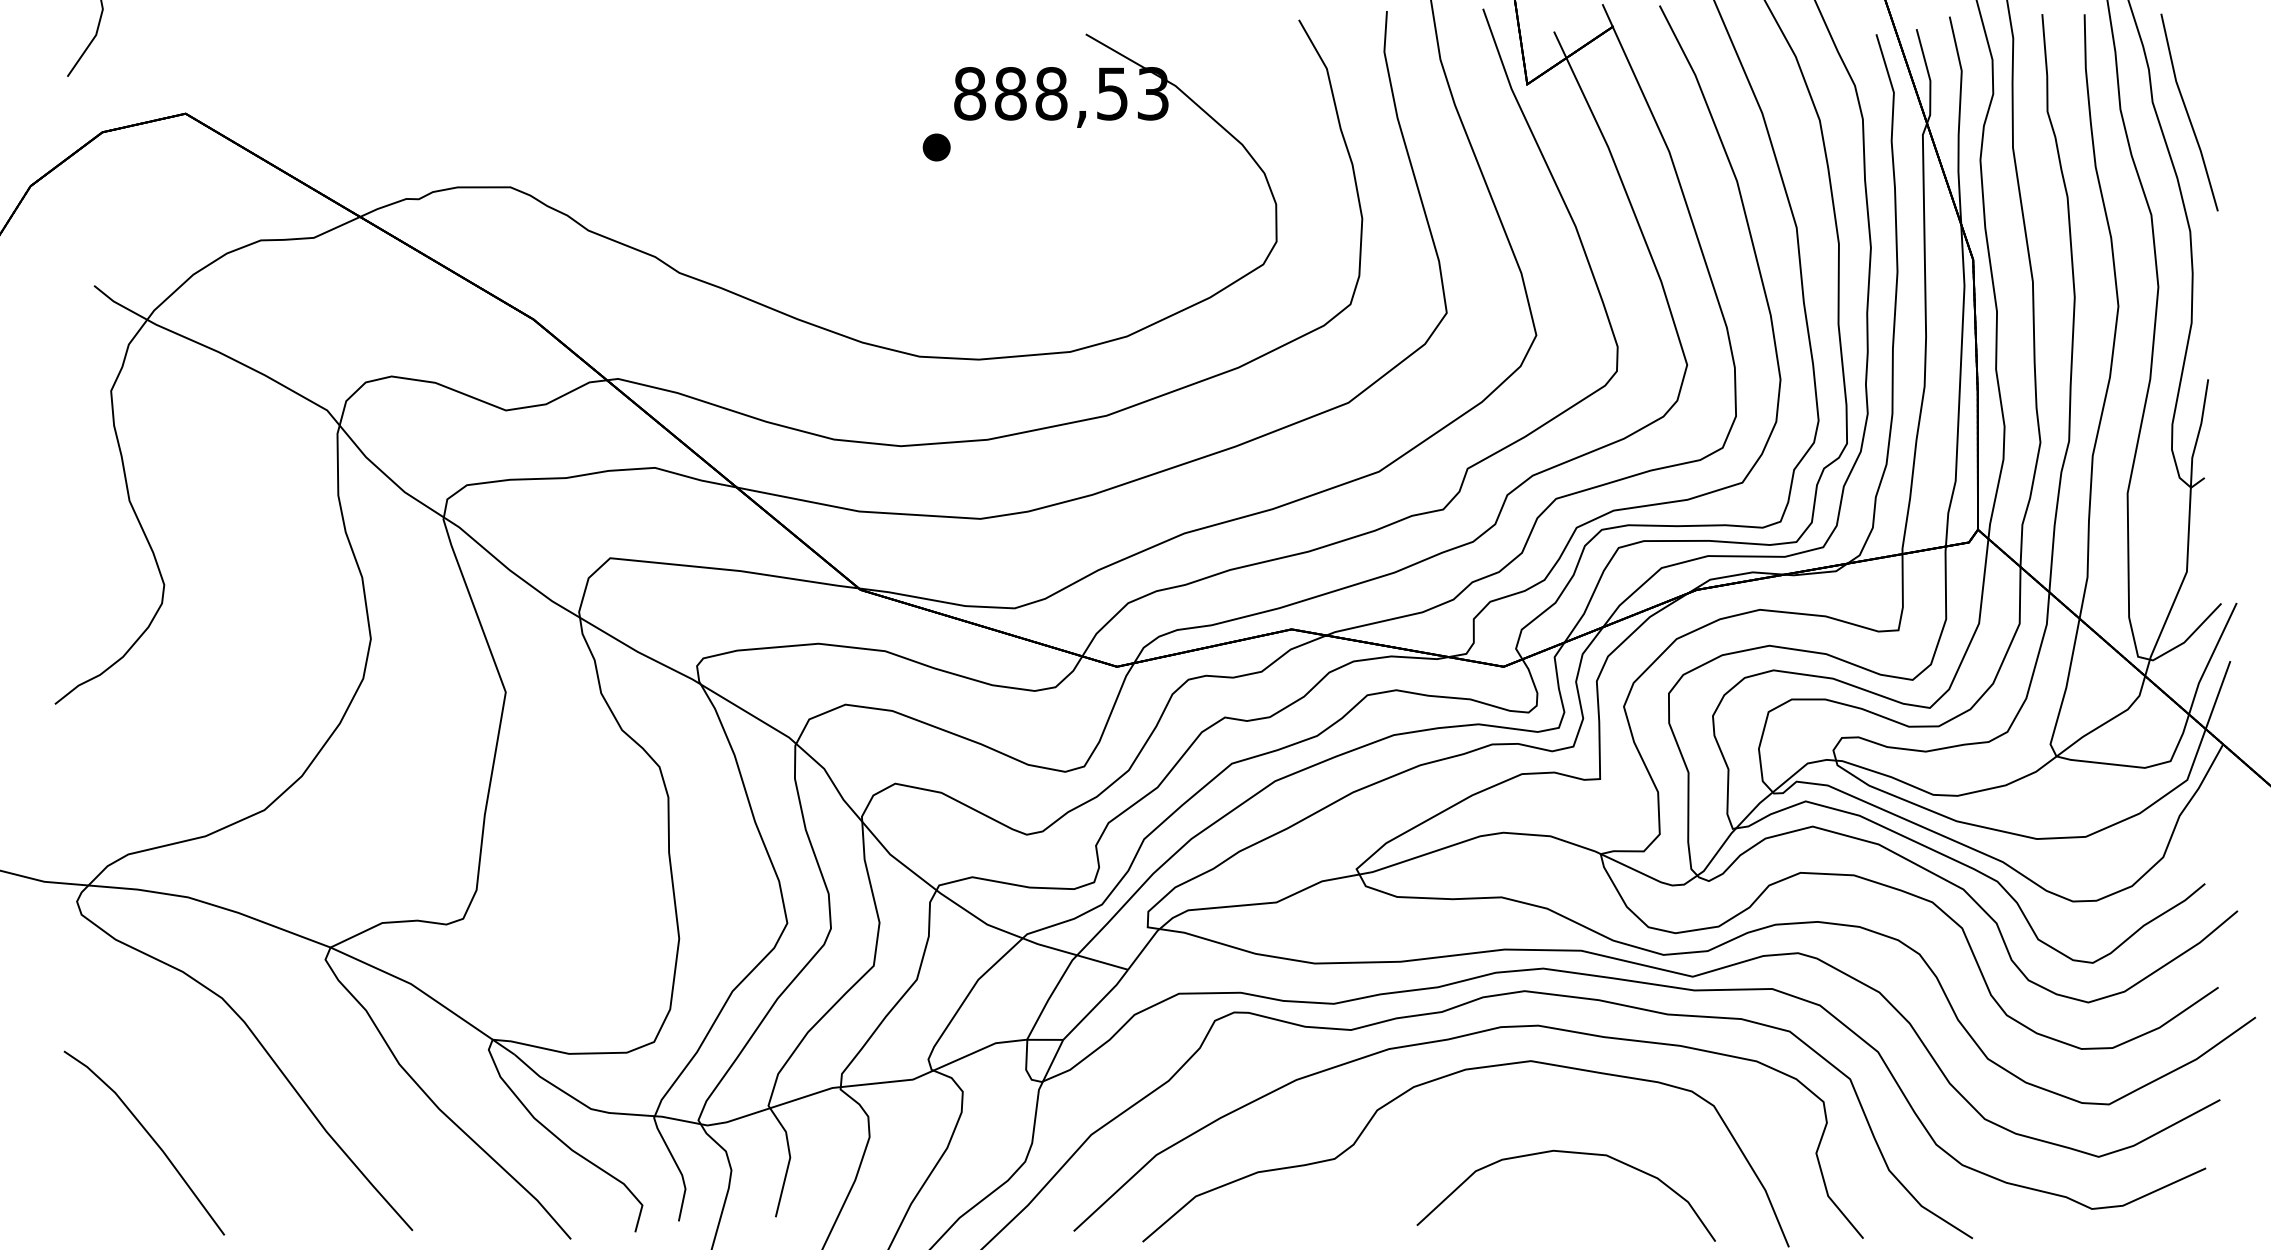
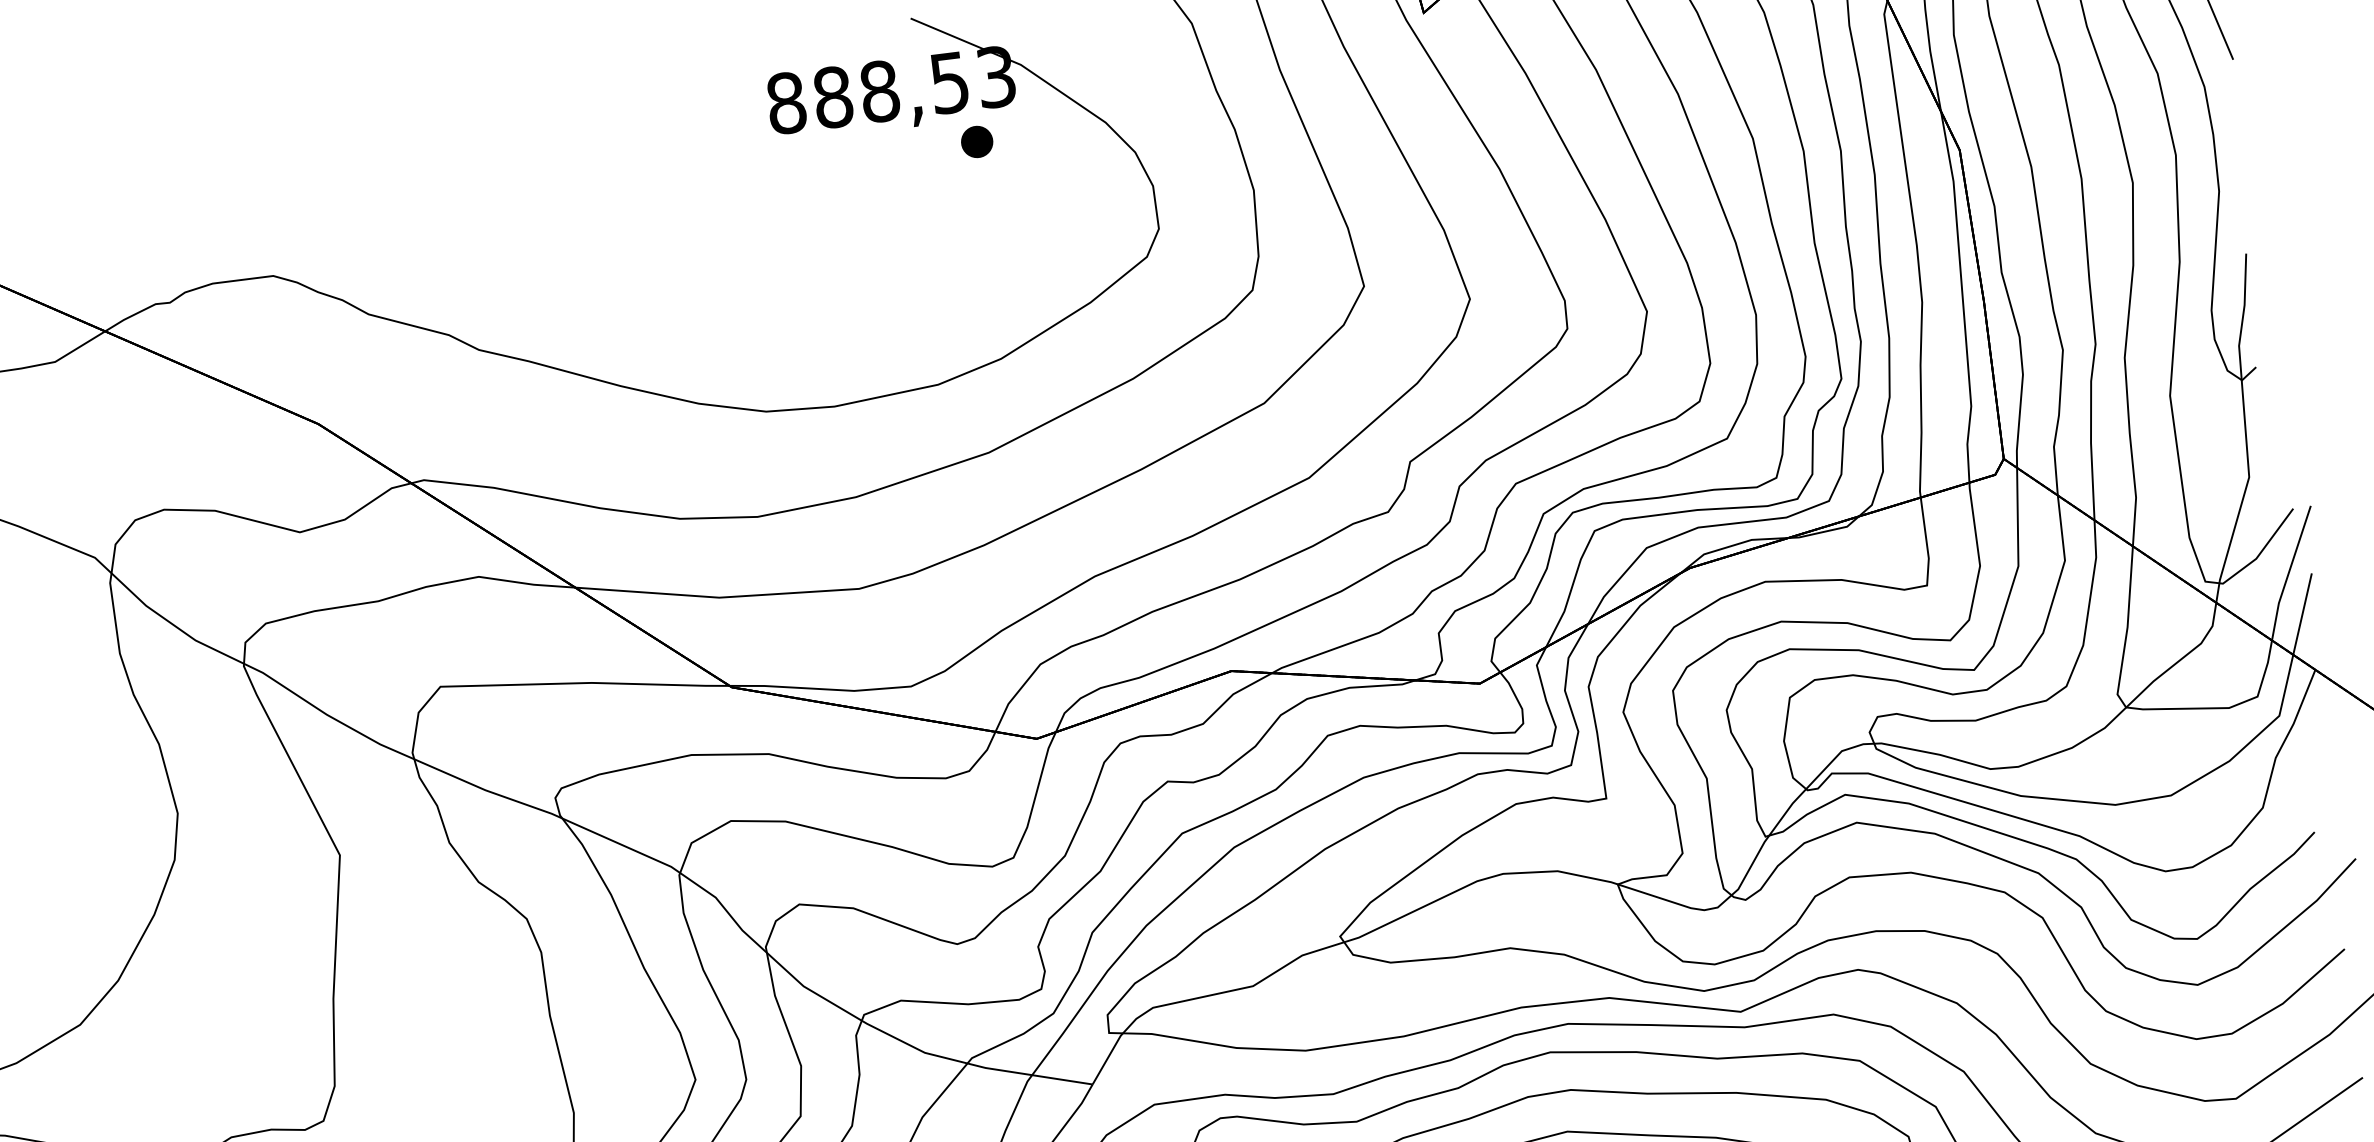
part: (936, 147) -> (976, 141), moved

